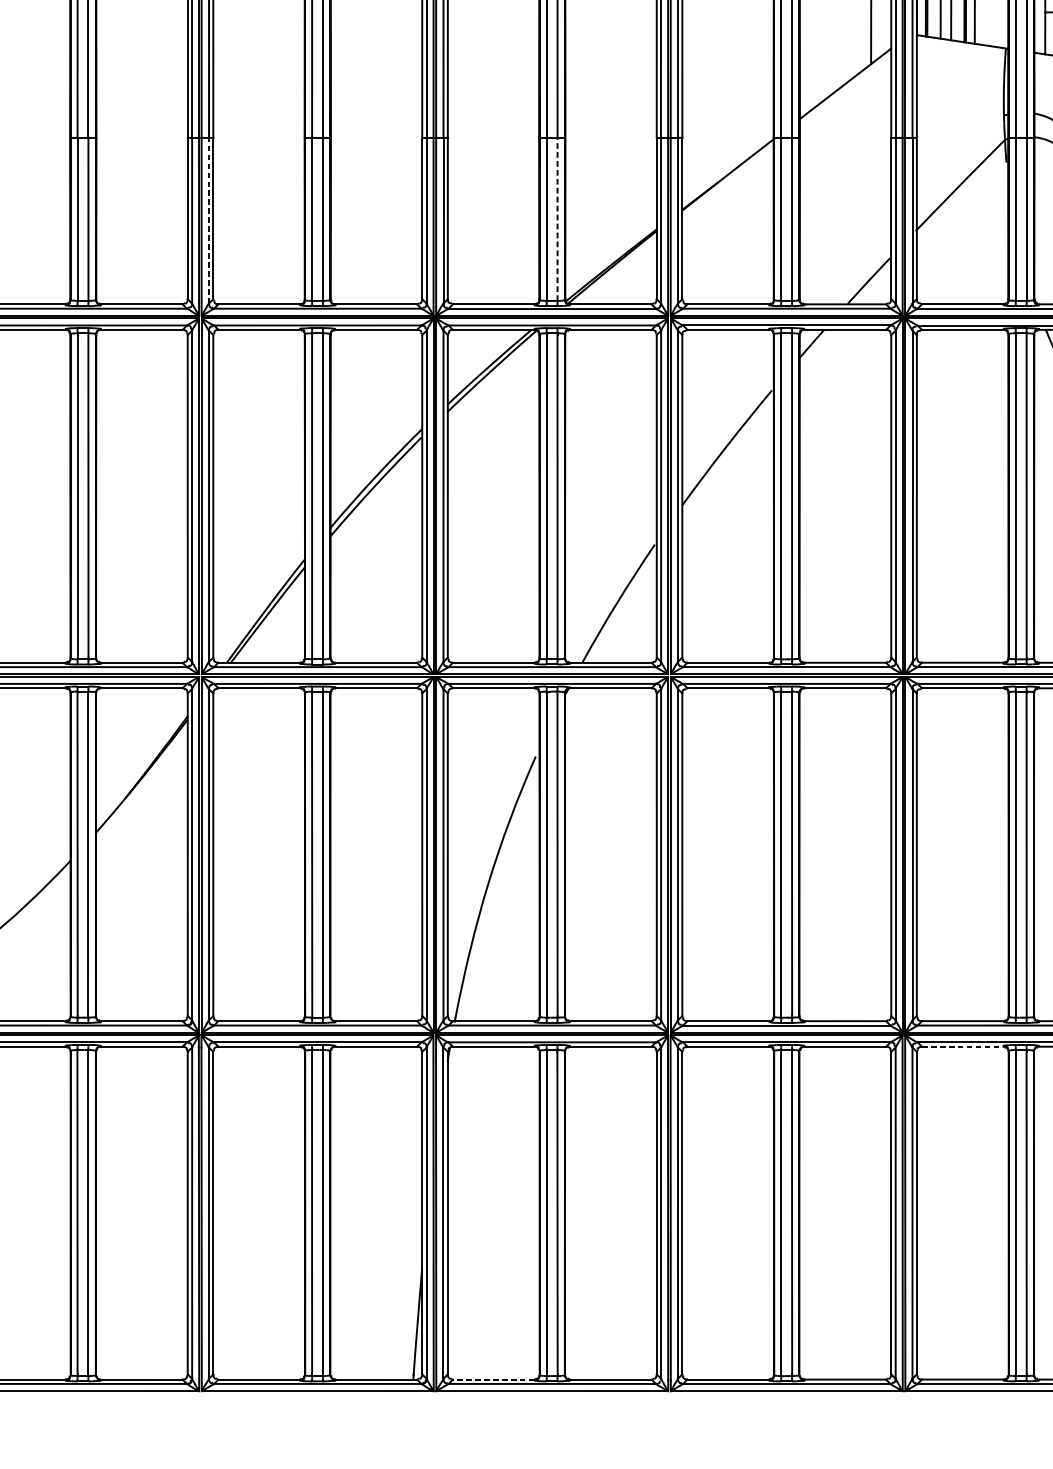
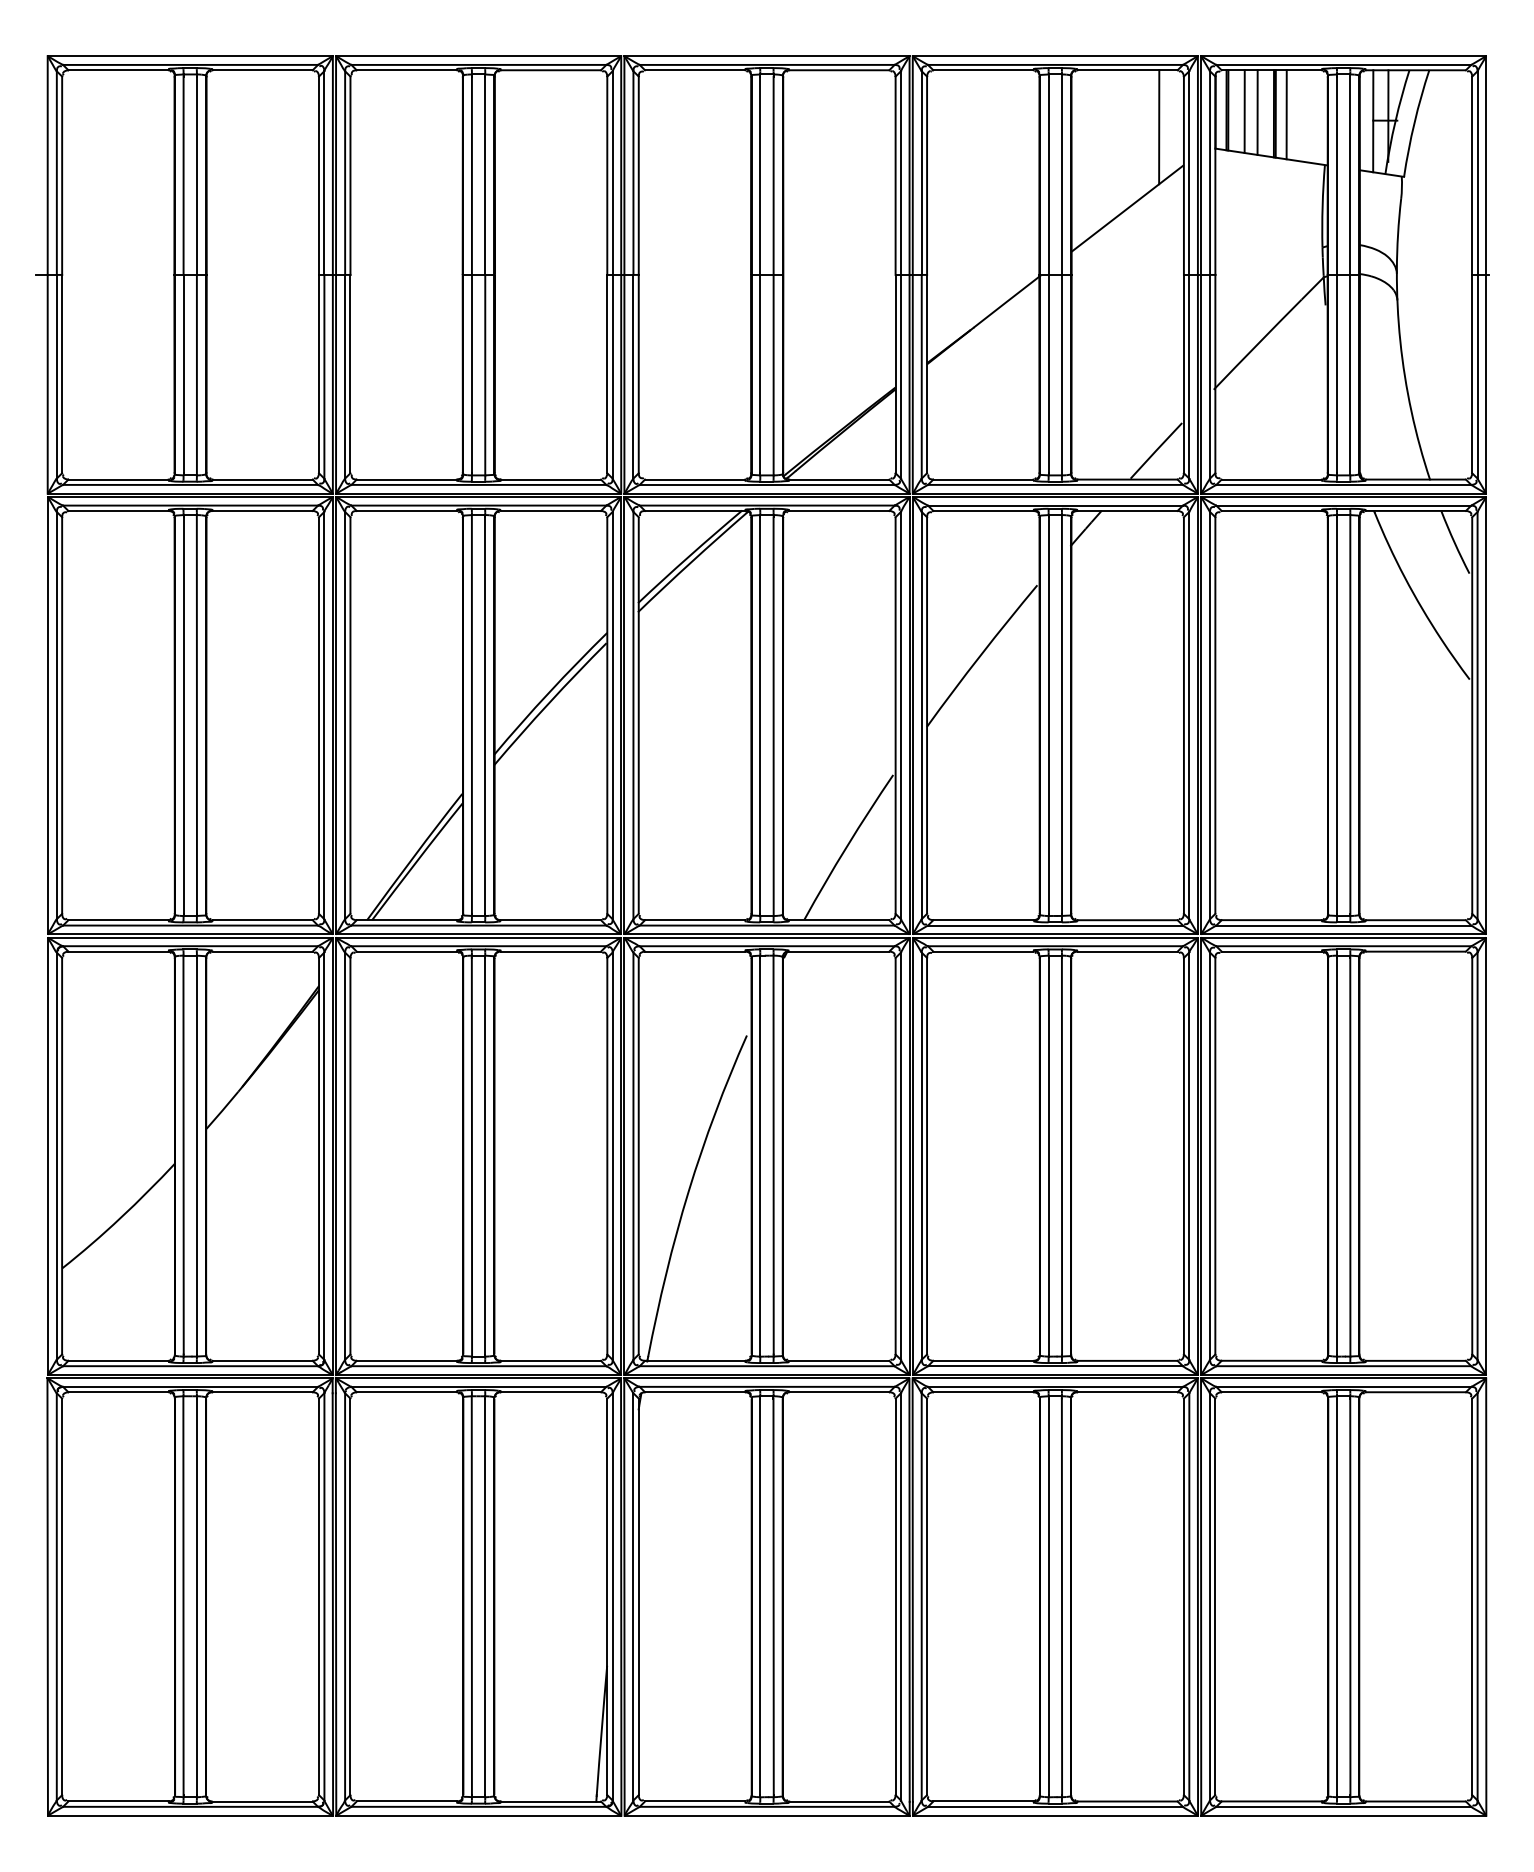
line: (557, 218) -> (773, 374), dashed -> solid
line: (209, 220) -> (345, 376), dashed -> solid
line: (963, 1046) -> (1272, 1392), dashed -> solid
line: (493, 1379) -> (694, 1801), dashed -> solid

